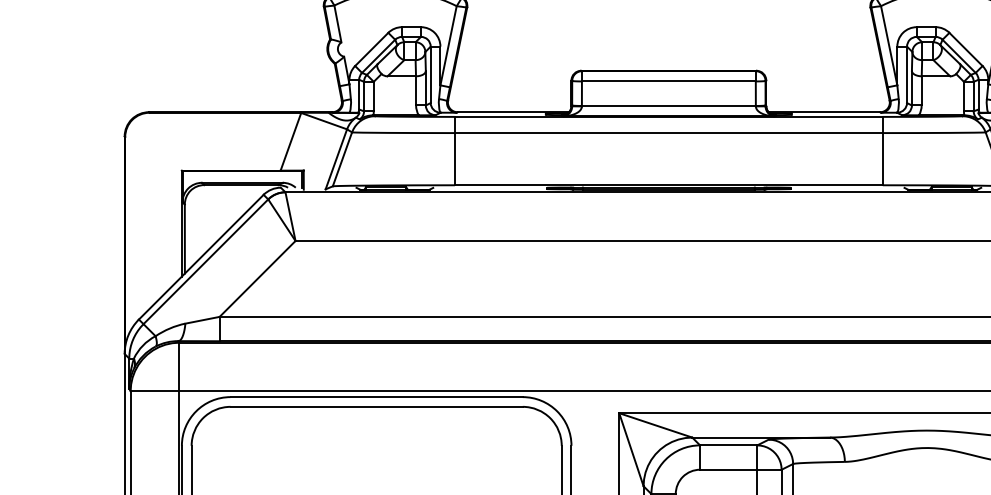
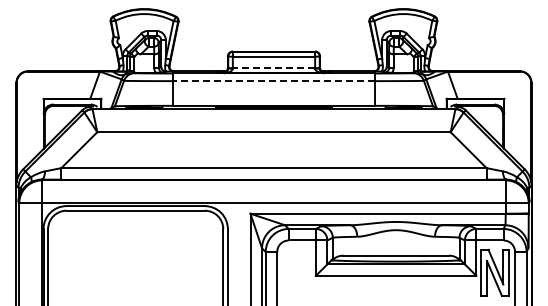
line: (667, 106) -> (273, 68), solid -> dashed
line: (667, 133) -> (273, 81), solid -> dashed

